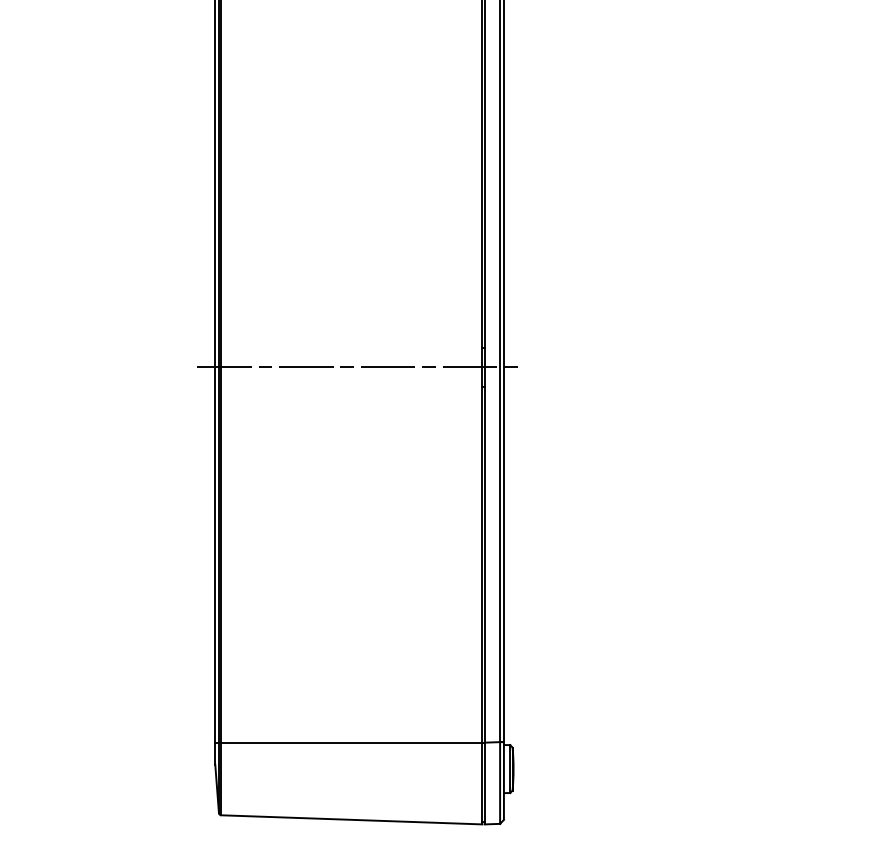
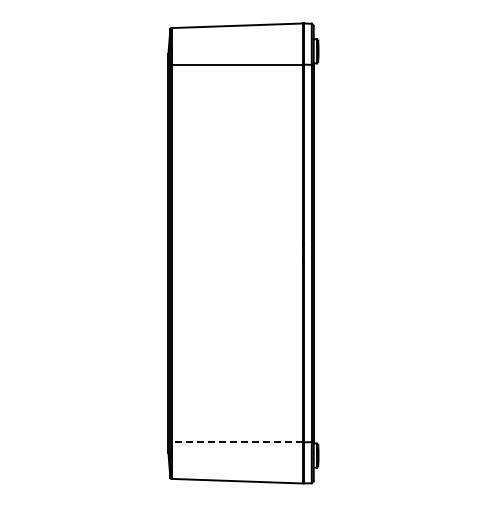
line: (360, 367) -> (241, 253), removed
line: (352, 742) -> (237, 442), solid -> dashed

